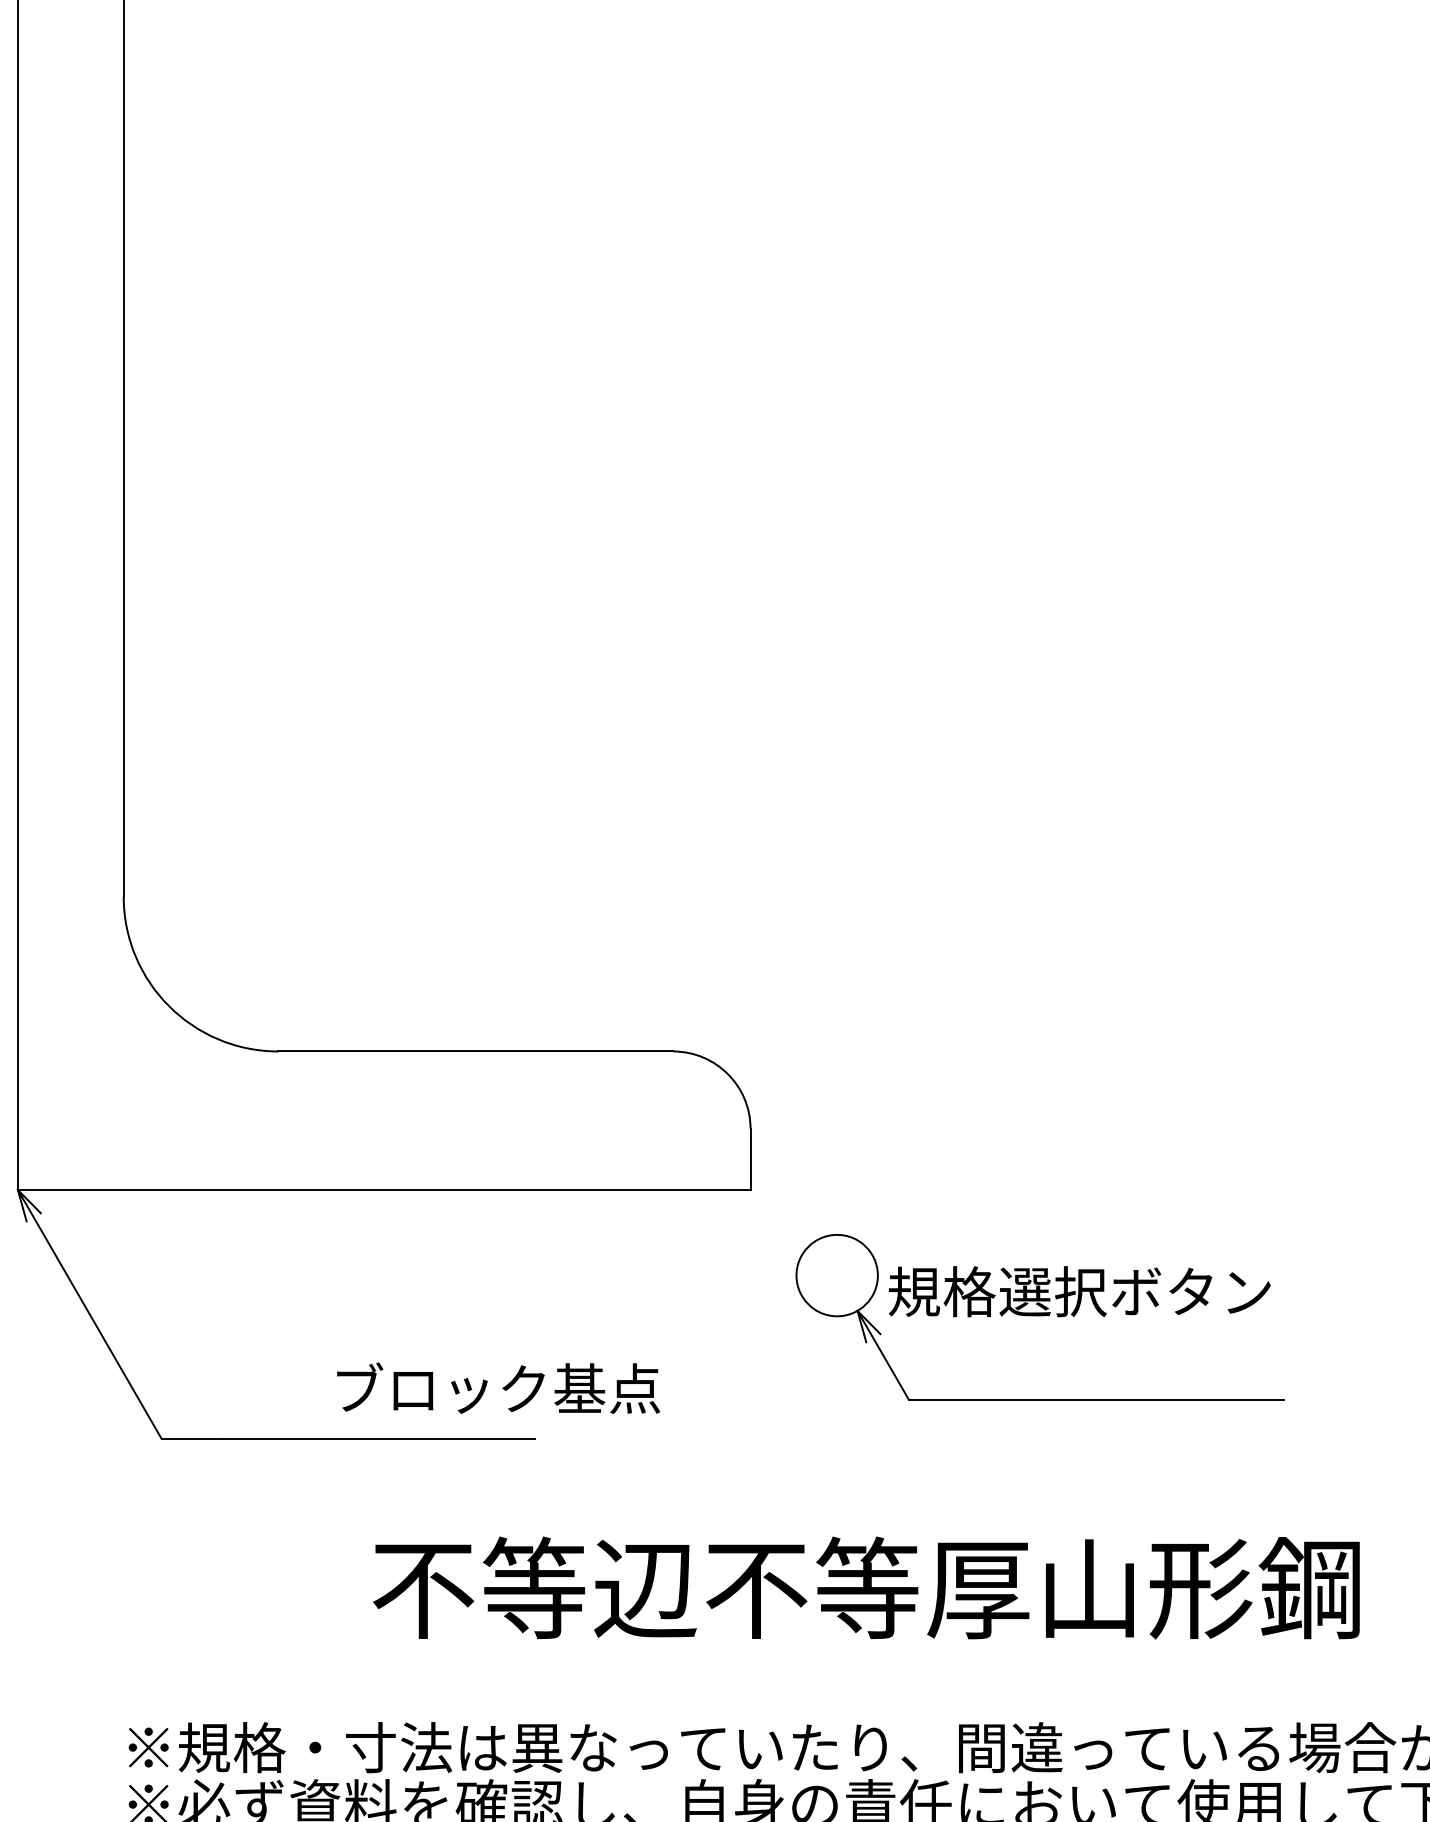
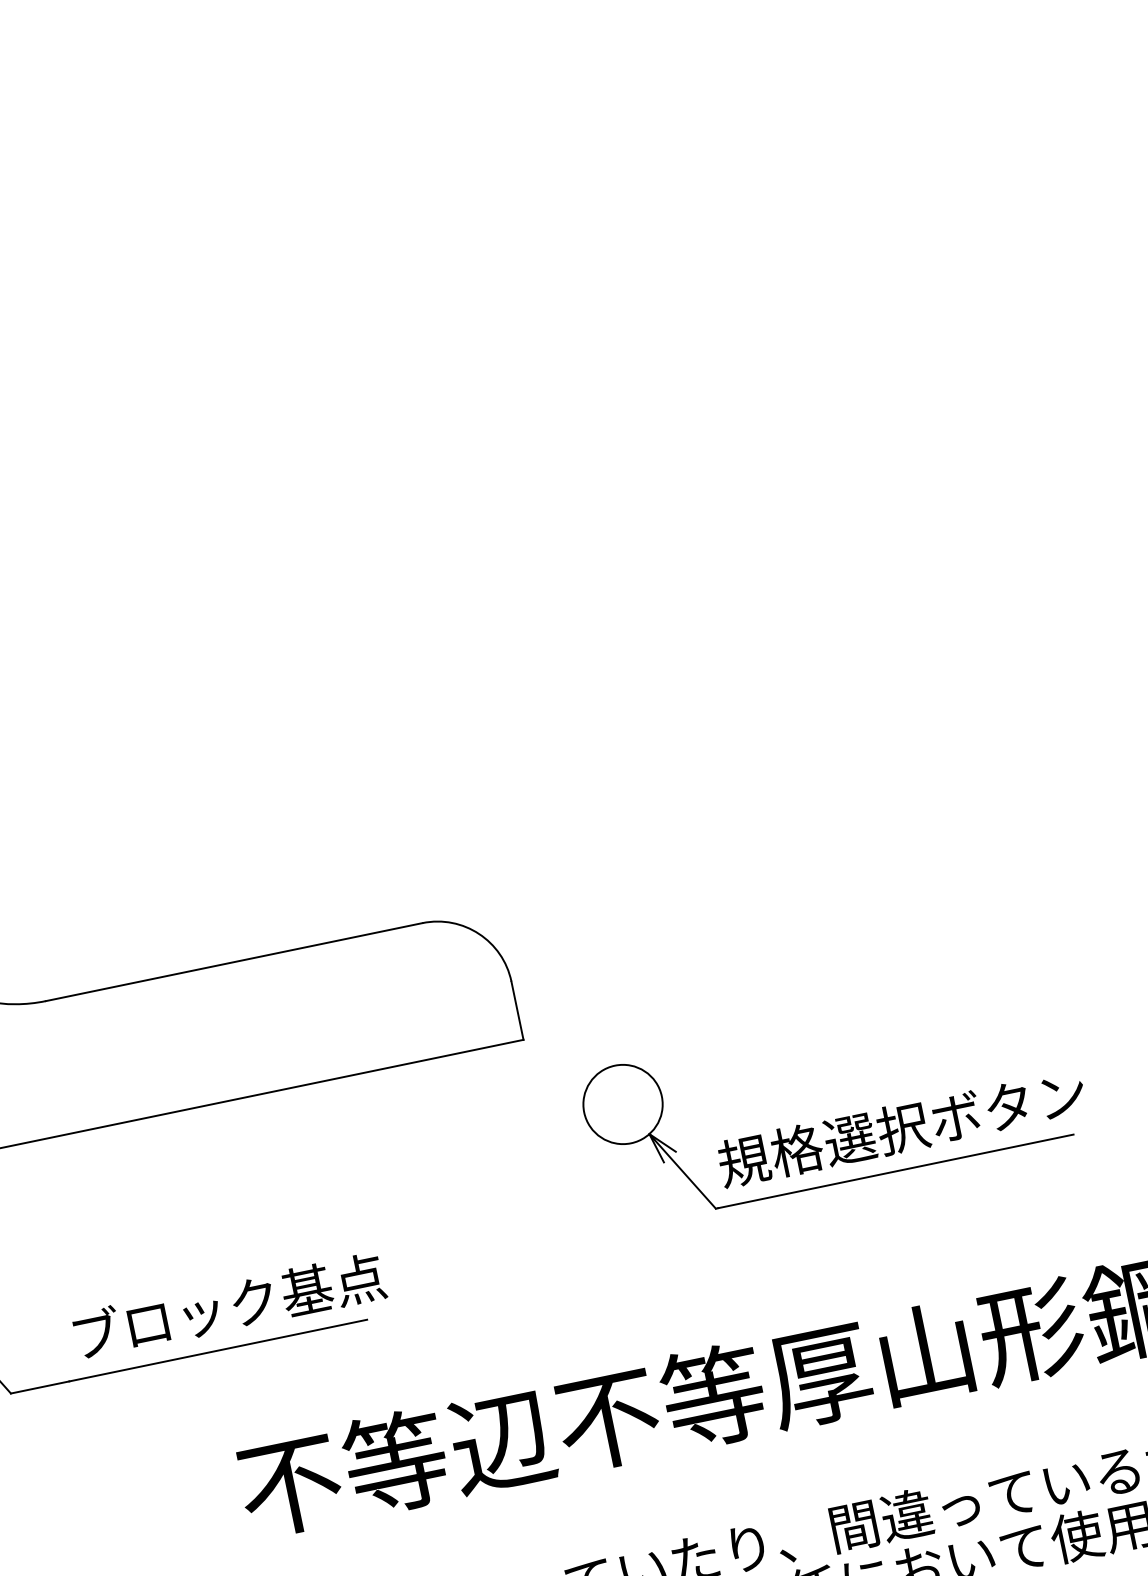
text: (1079, 1291) -> (901, 1128), moved
text: (498, 1387) -> (229, 1305), moved

